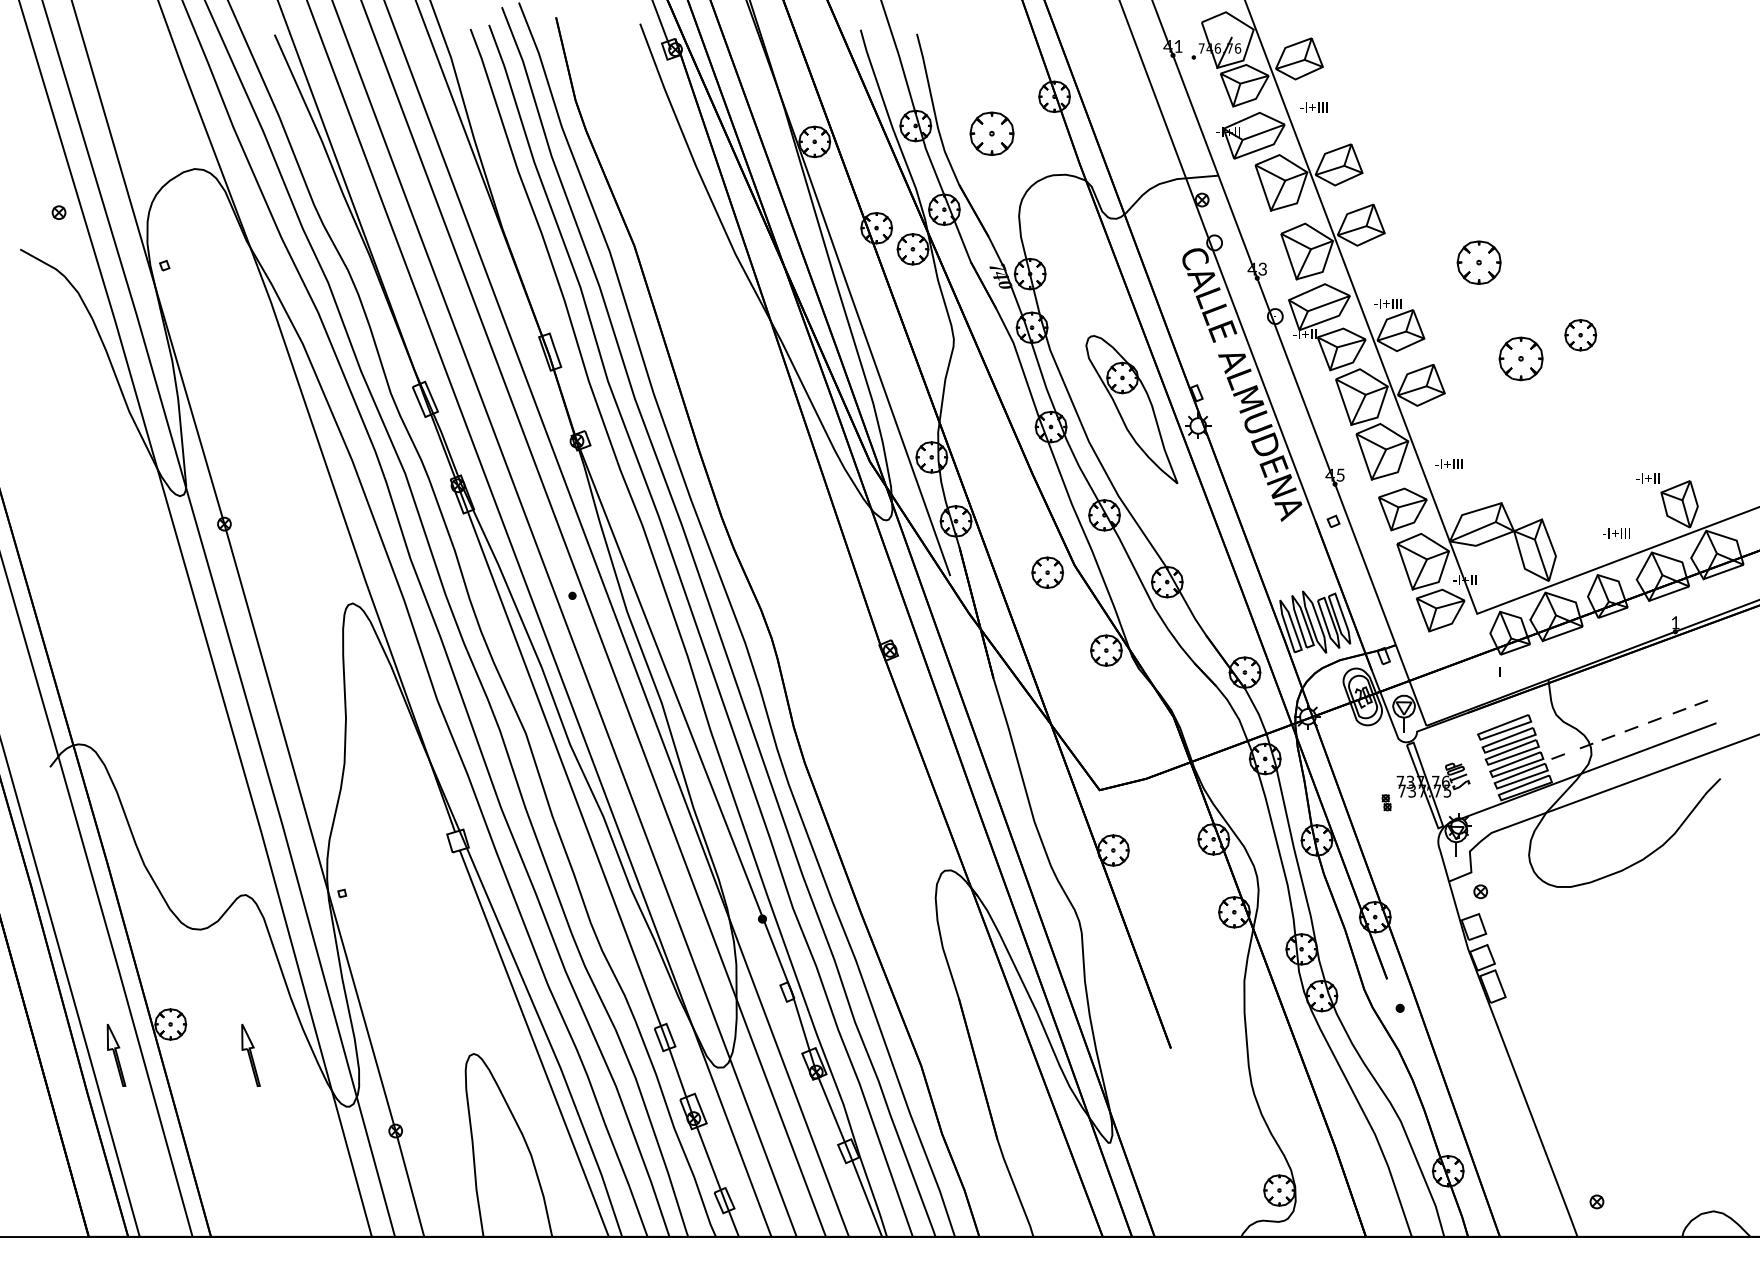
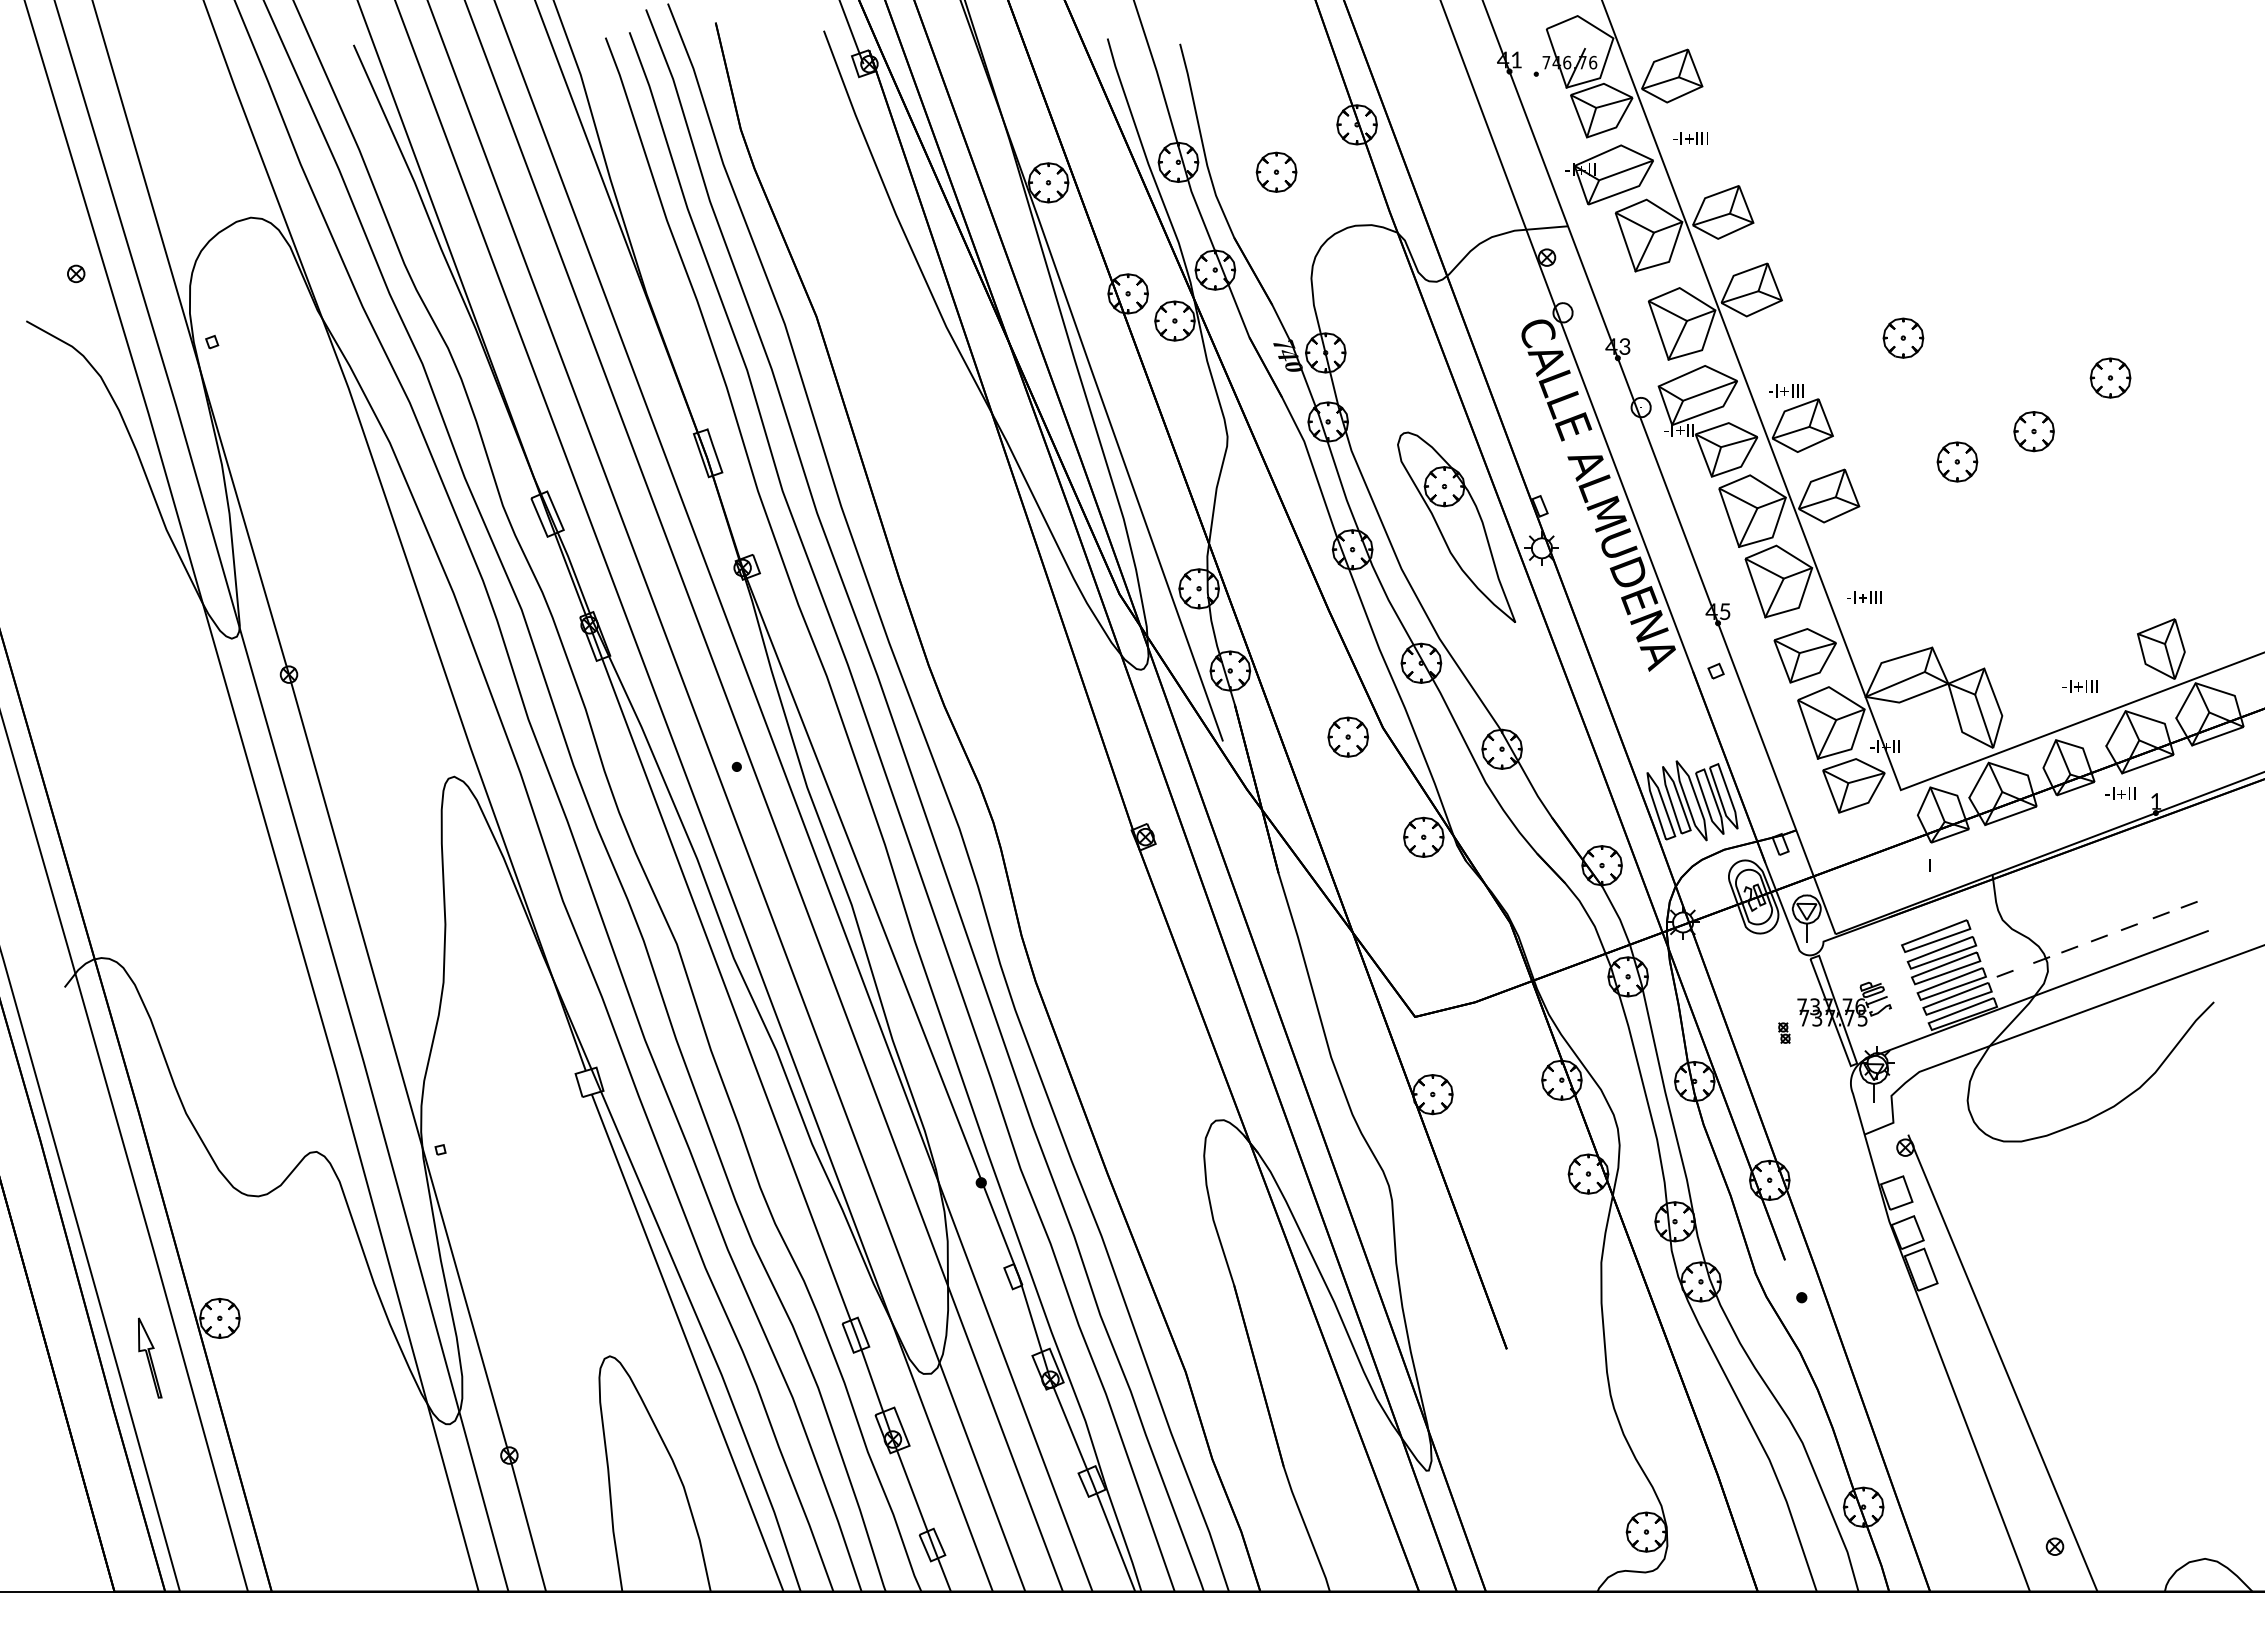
part: (991, 133) -> (1276, 171), size x0.71
part: (1479, 262) -> (1903, 337), size x0.71
part: (1640, 293) -> (2110, 377), added
part: (1521, 358) -> (1957, 461), size x0.71
text: (1647, 478) -> (2120, 793), moved
part: (251, 1054) -> (323, 1357), removed
line: (1556, 1059) -> (2002, 1363), added

